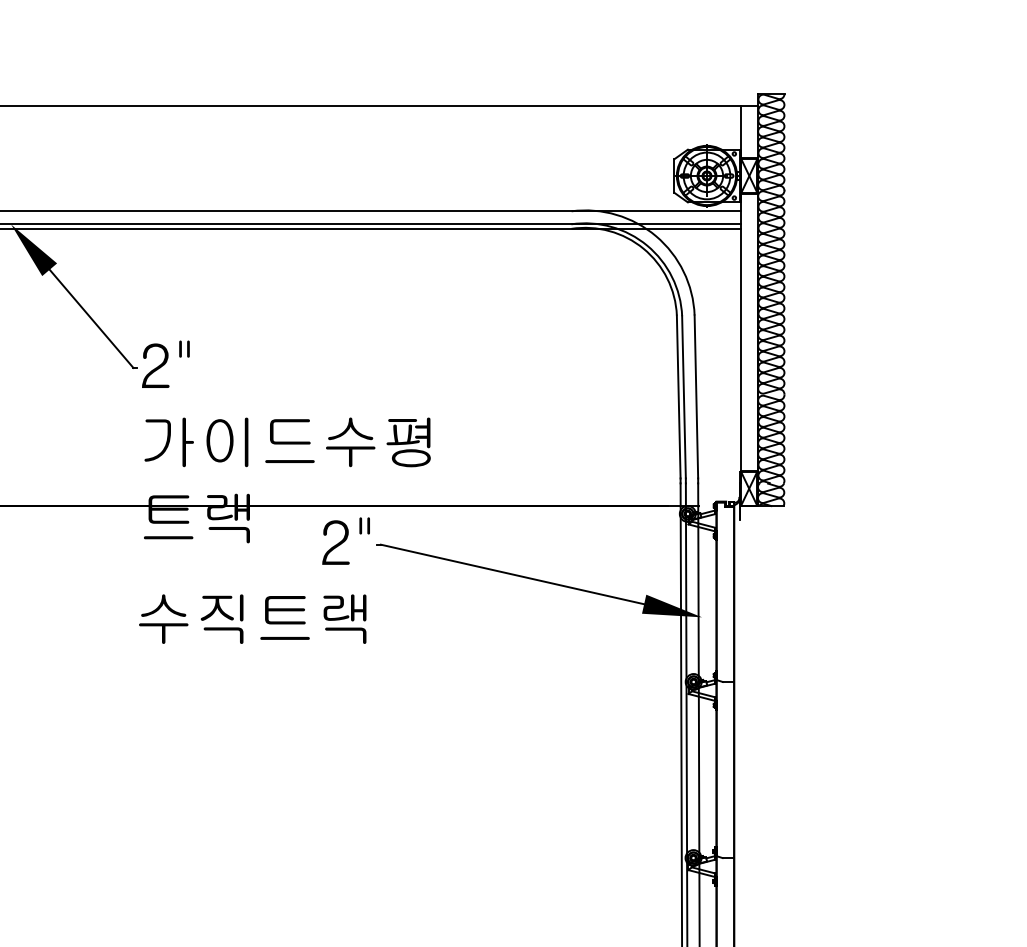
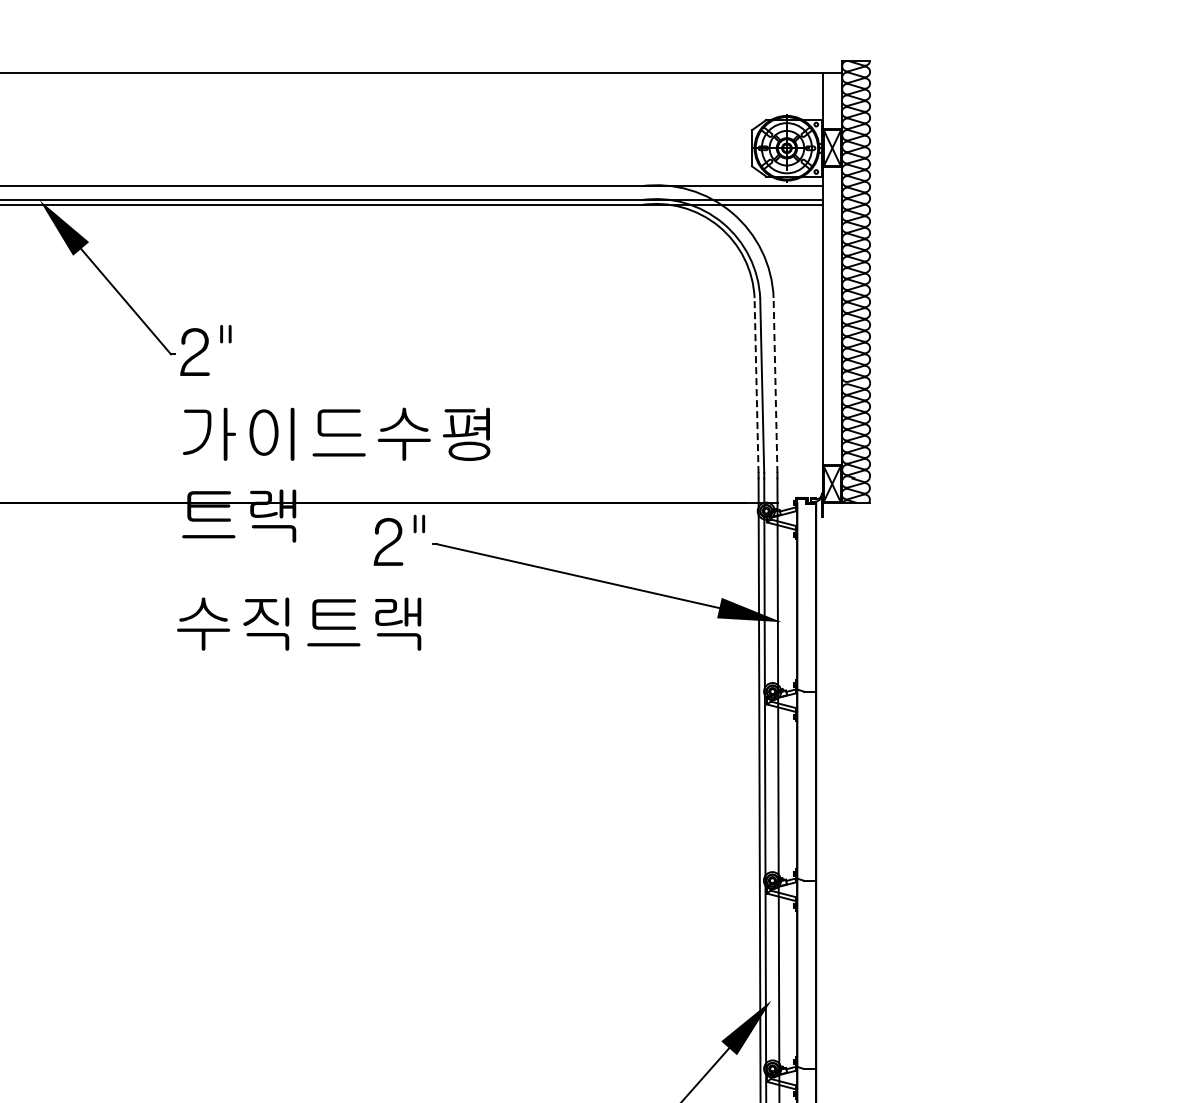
line: (678, 396) -> (756, 385), solid -> dashed
line: (696, 396) -> (775, 385), solid -> dashed

